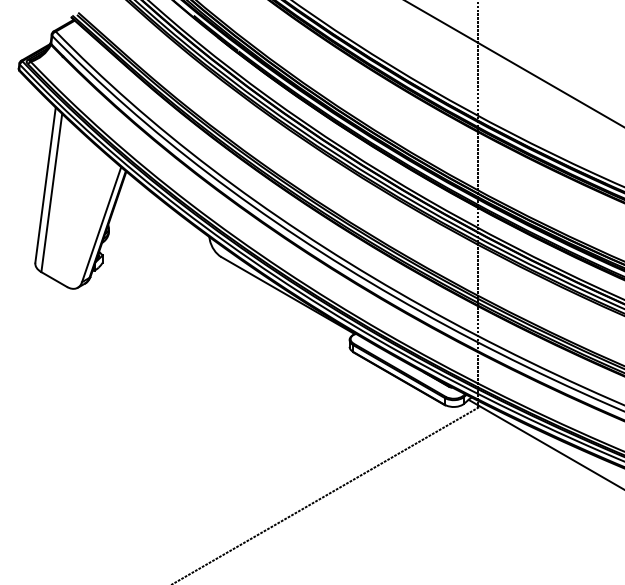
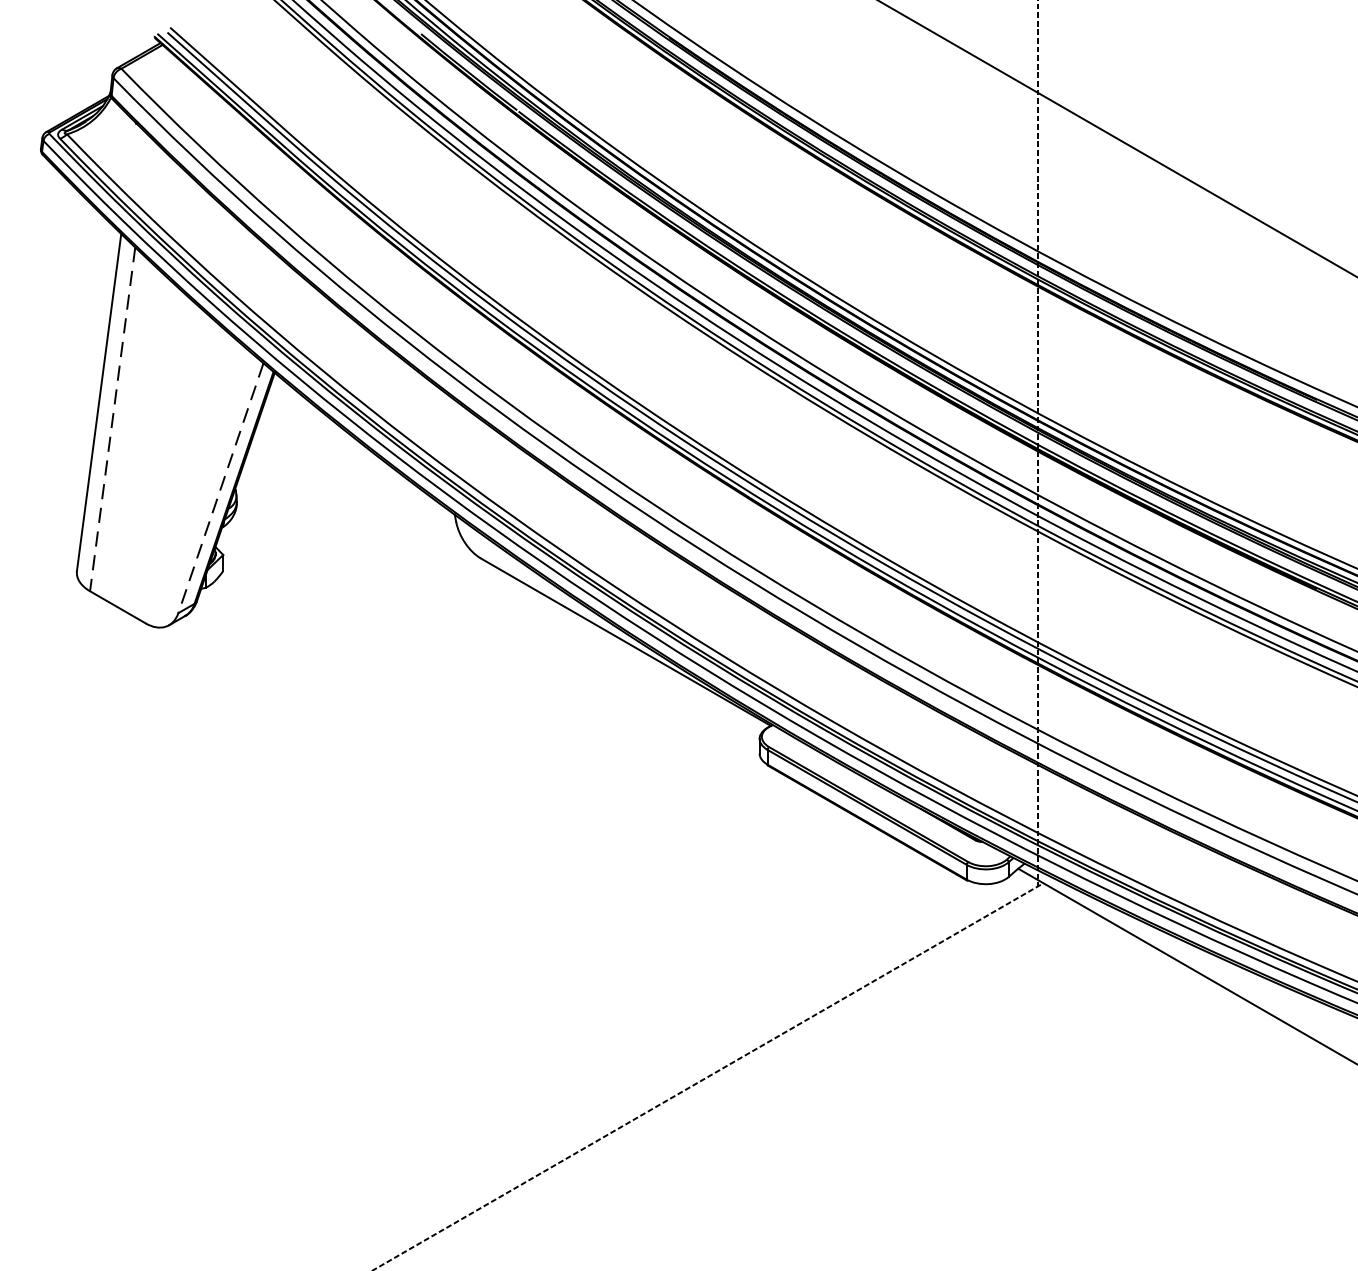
line: (51, 192) -> (112, 418), solid -> dashed
line: (101, 224) -> (220, 487), solid -> dashed

